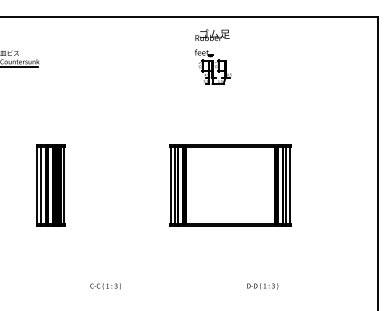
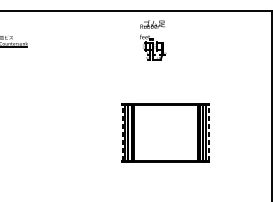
part: (50, 185) -> (35, 133), removed
line: (170, 185) -> (122, 133), solid -> dashed
line: (290, 185) -> (209, 133), solid -> dashed

